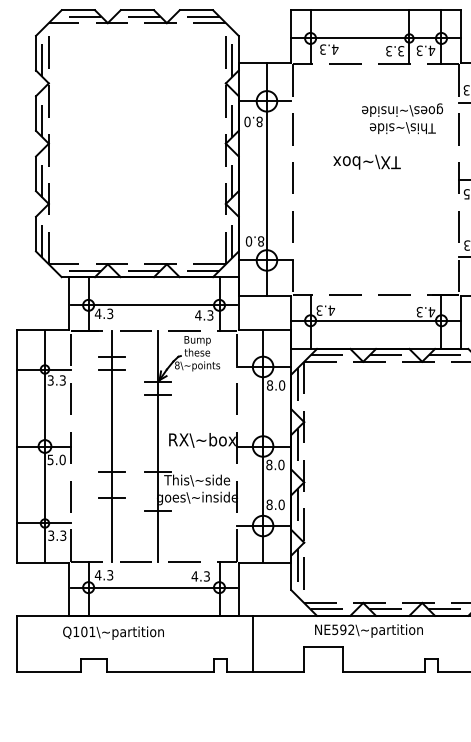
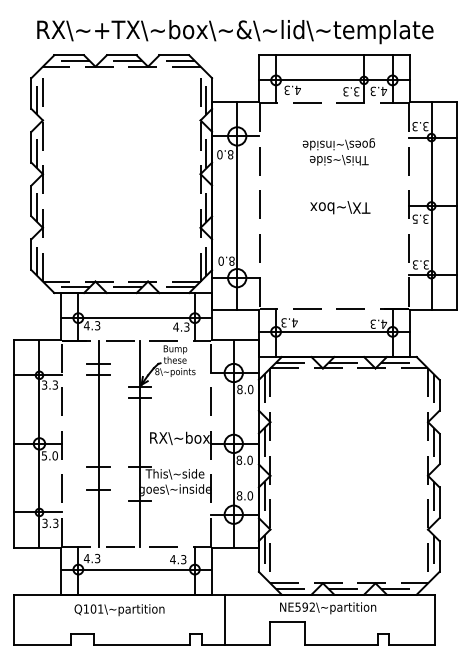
text: (402, 118) -> (338, 151), moved
text: (367, 162) -> (340, 207), moved
text: (113, 633) -> (119, 610), moved

